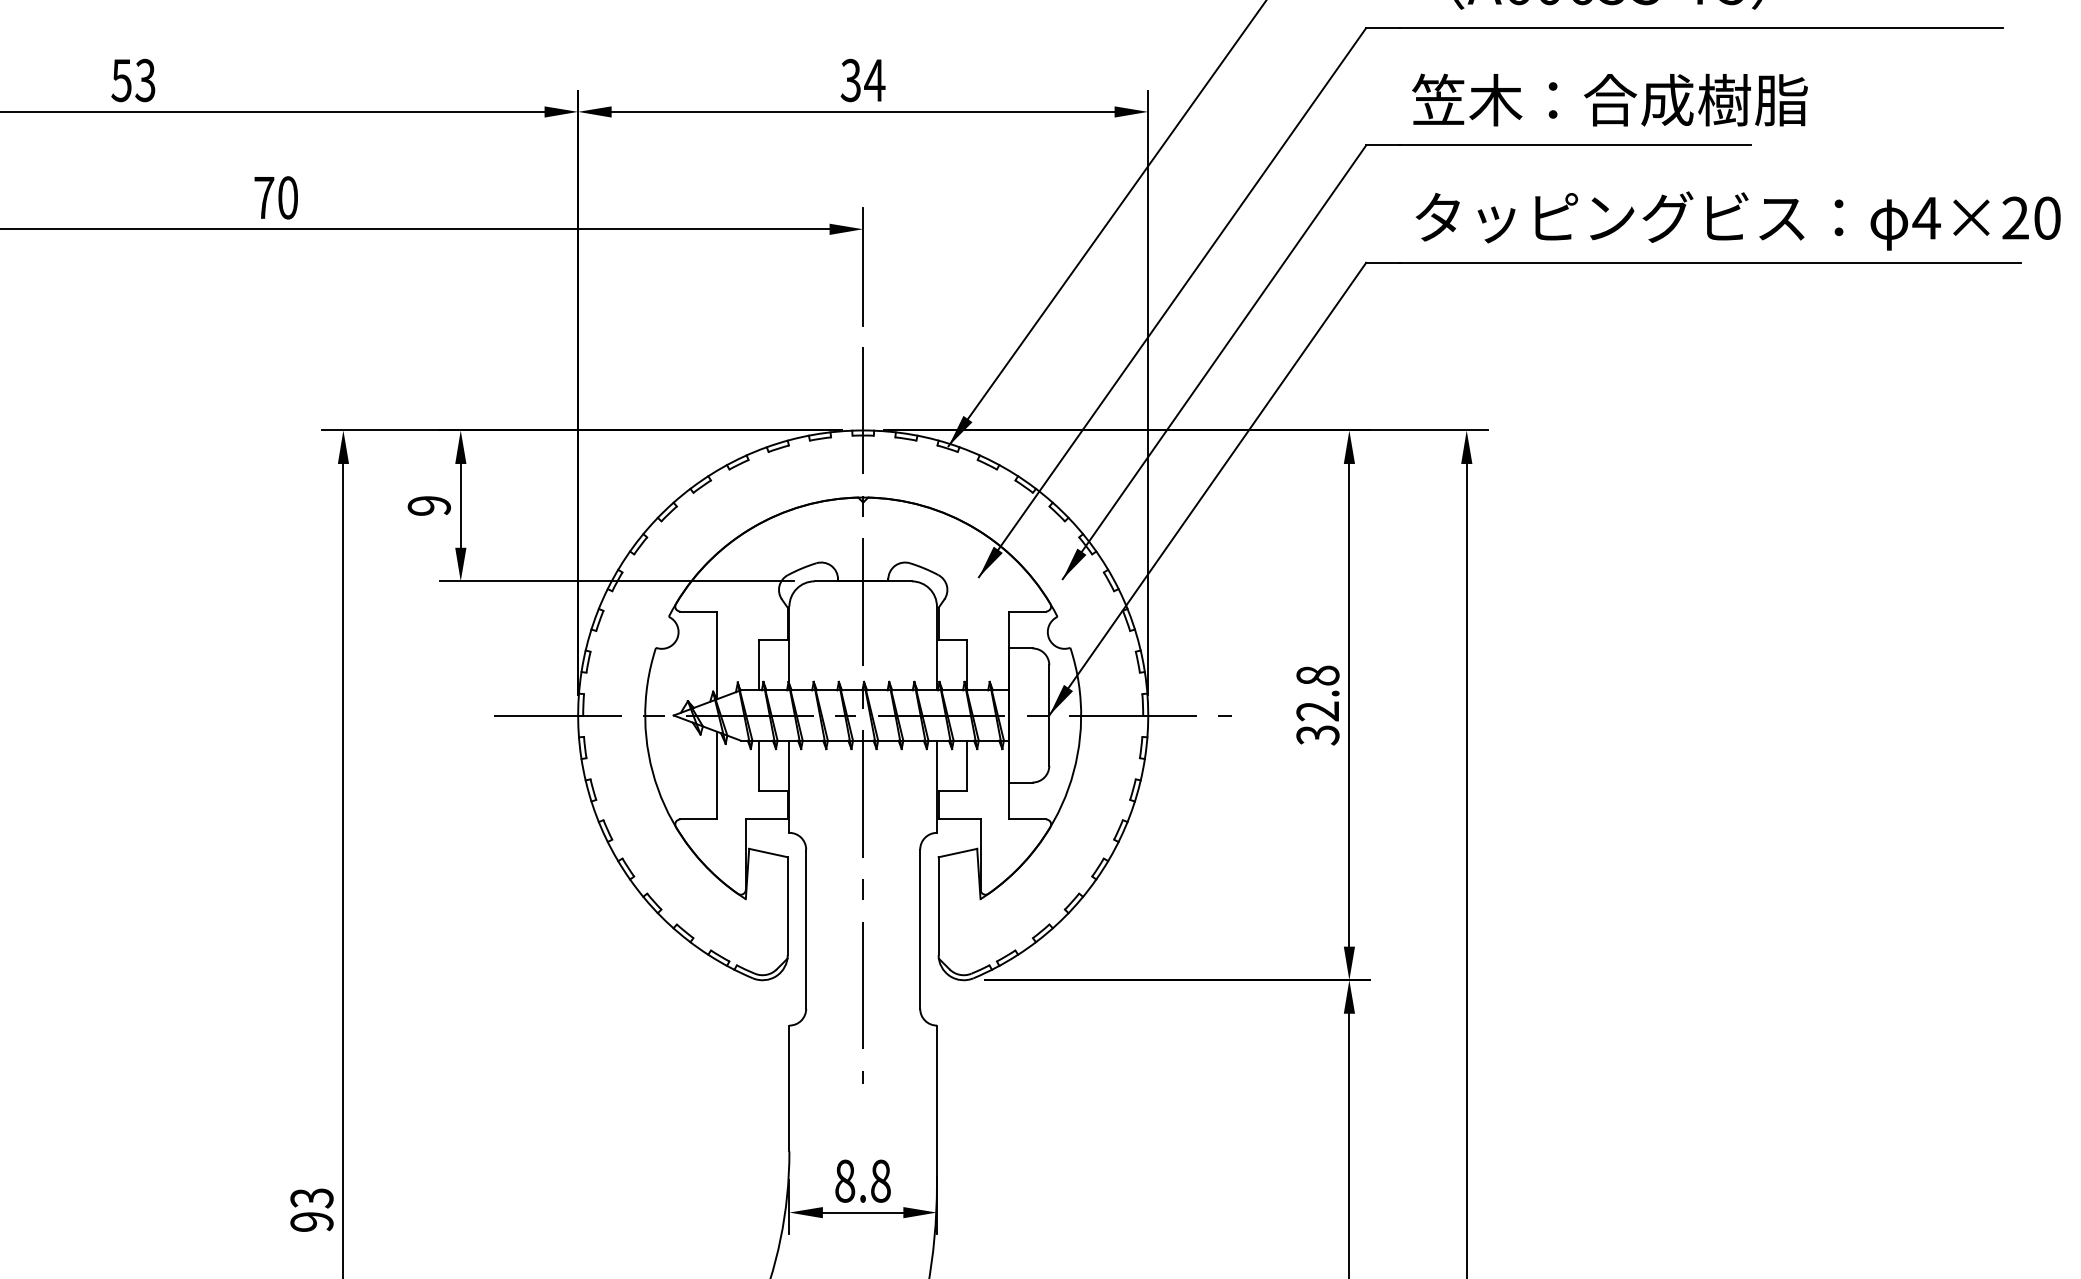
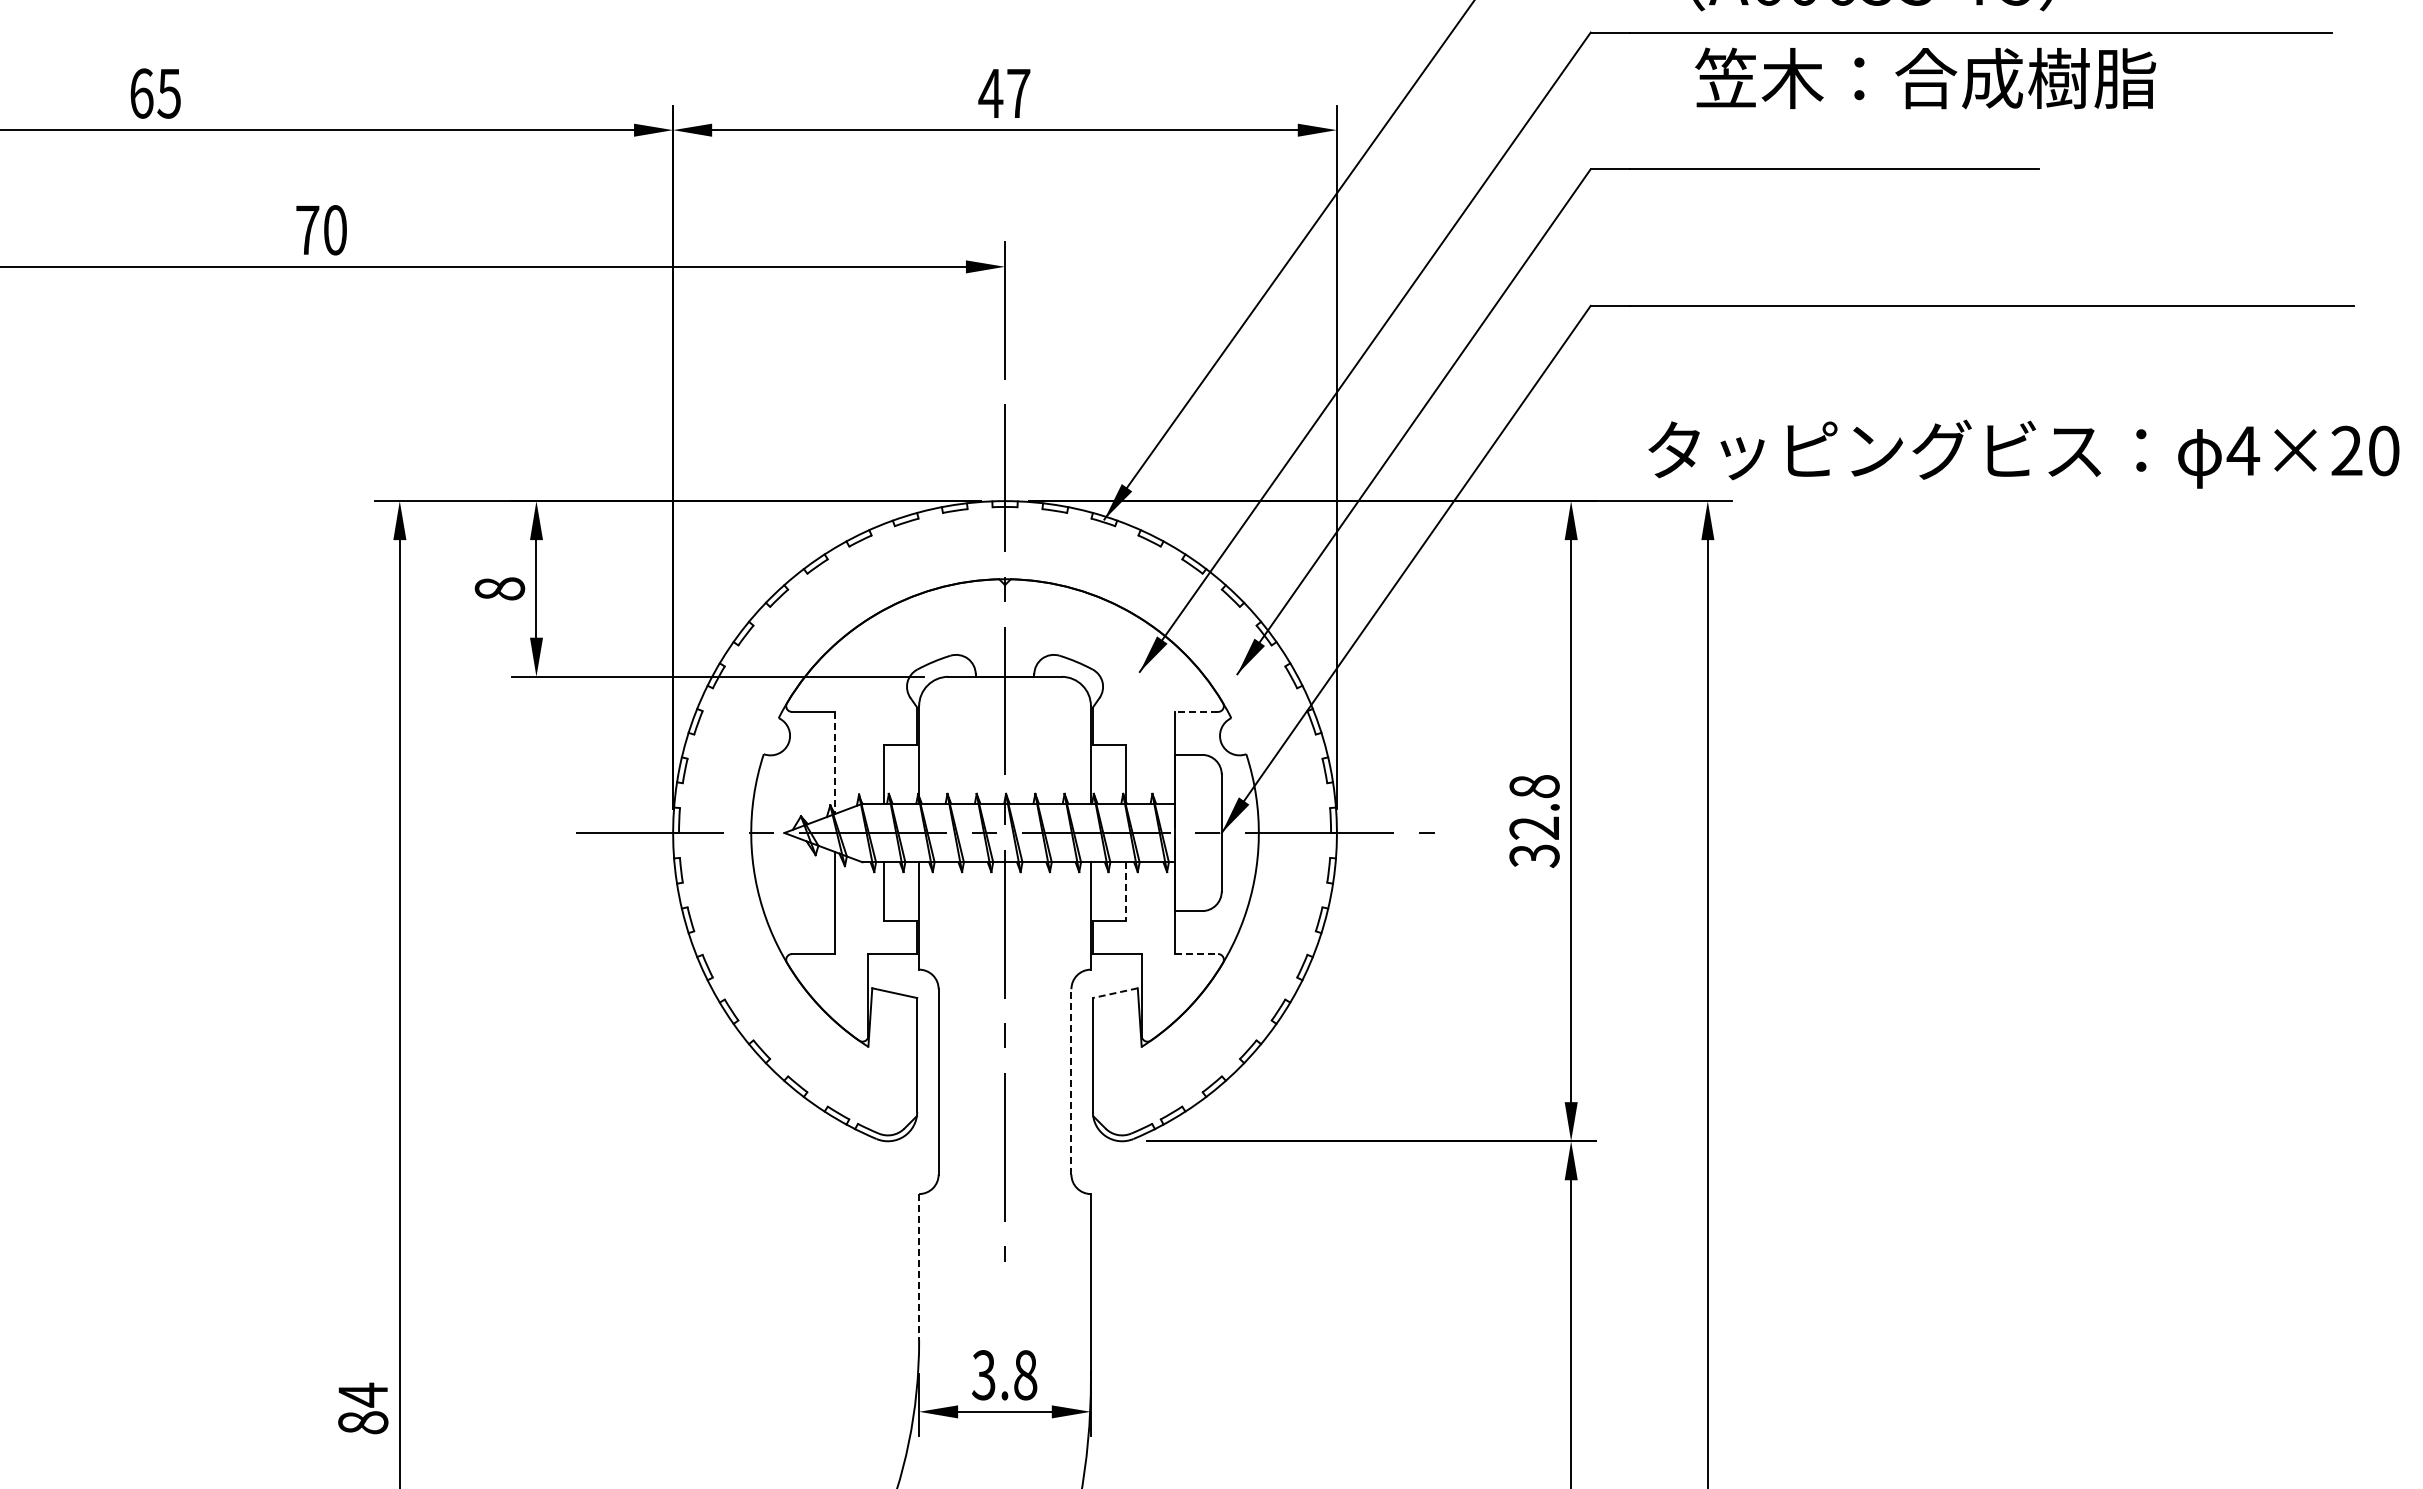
text: (132, 80) -> (154, 93), 53 -> 65
text: (862, 80) -> (1004, 93), 34 -> 47
text: (1609, 100) -> (1925, 78), moved
text: (1737, 220) -> (2023, 453), moved
text: (429, 505) -> (499, 588), 9 -> 8
line: (1027, 611) -> (1196, 711), solid -> dashed
line: (717, 655) -> (835, 763), solid -> dashed
line: (967, 766) -> (1126, 892), solid -> dashed
line: (1027, 819) -> (1196, 954), solid -> dashed
line: (958, 853) -> (1115, 993), solid -> dashed
line: (920, 928) -> (1071, 1081), solid -> dashed
line: (789, 1088) -> (919, 1267), solid -> dashed
text: (844, 1181) -> (983, 1375), 8.8 -> 3.8
text: (312, 1209) -> (363, 1408), 93 -> 84

